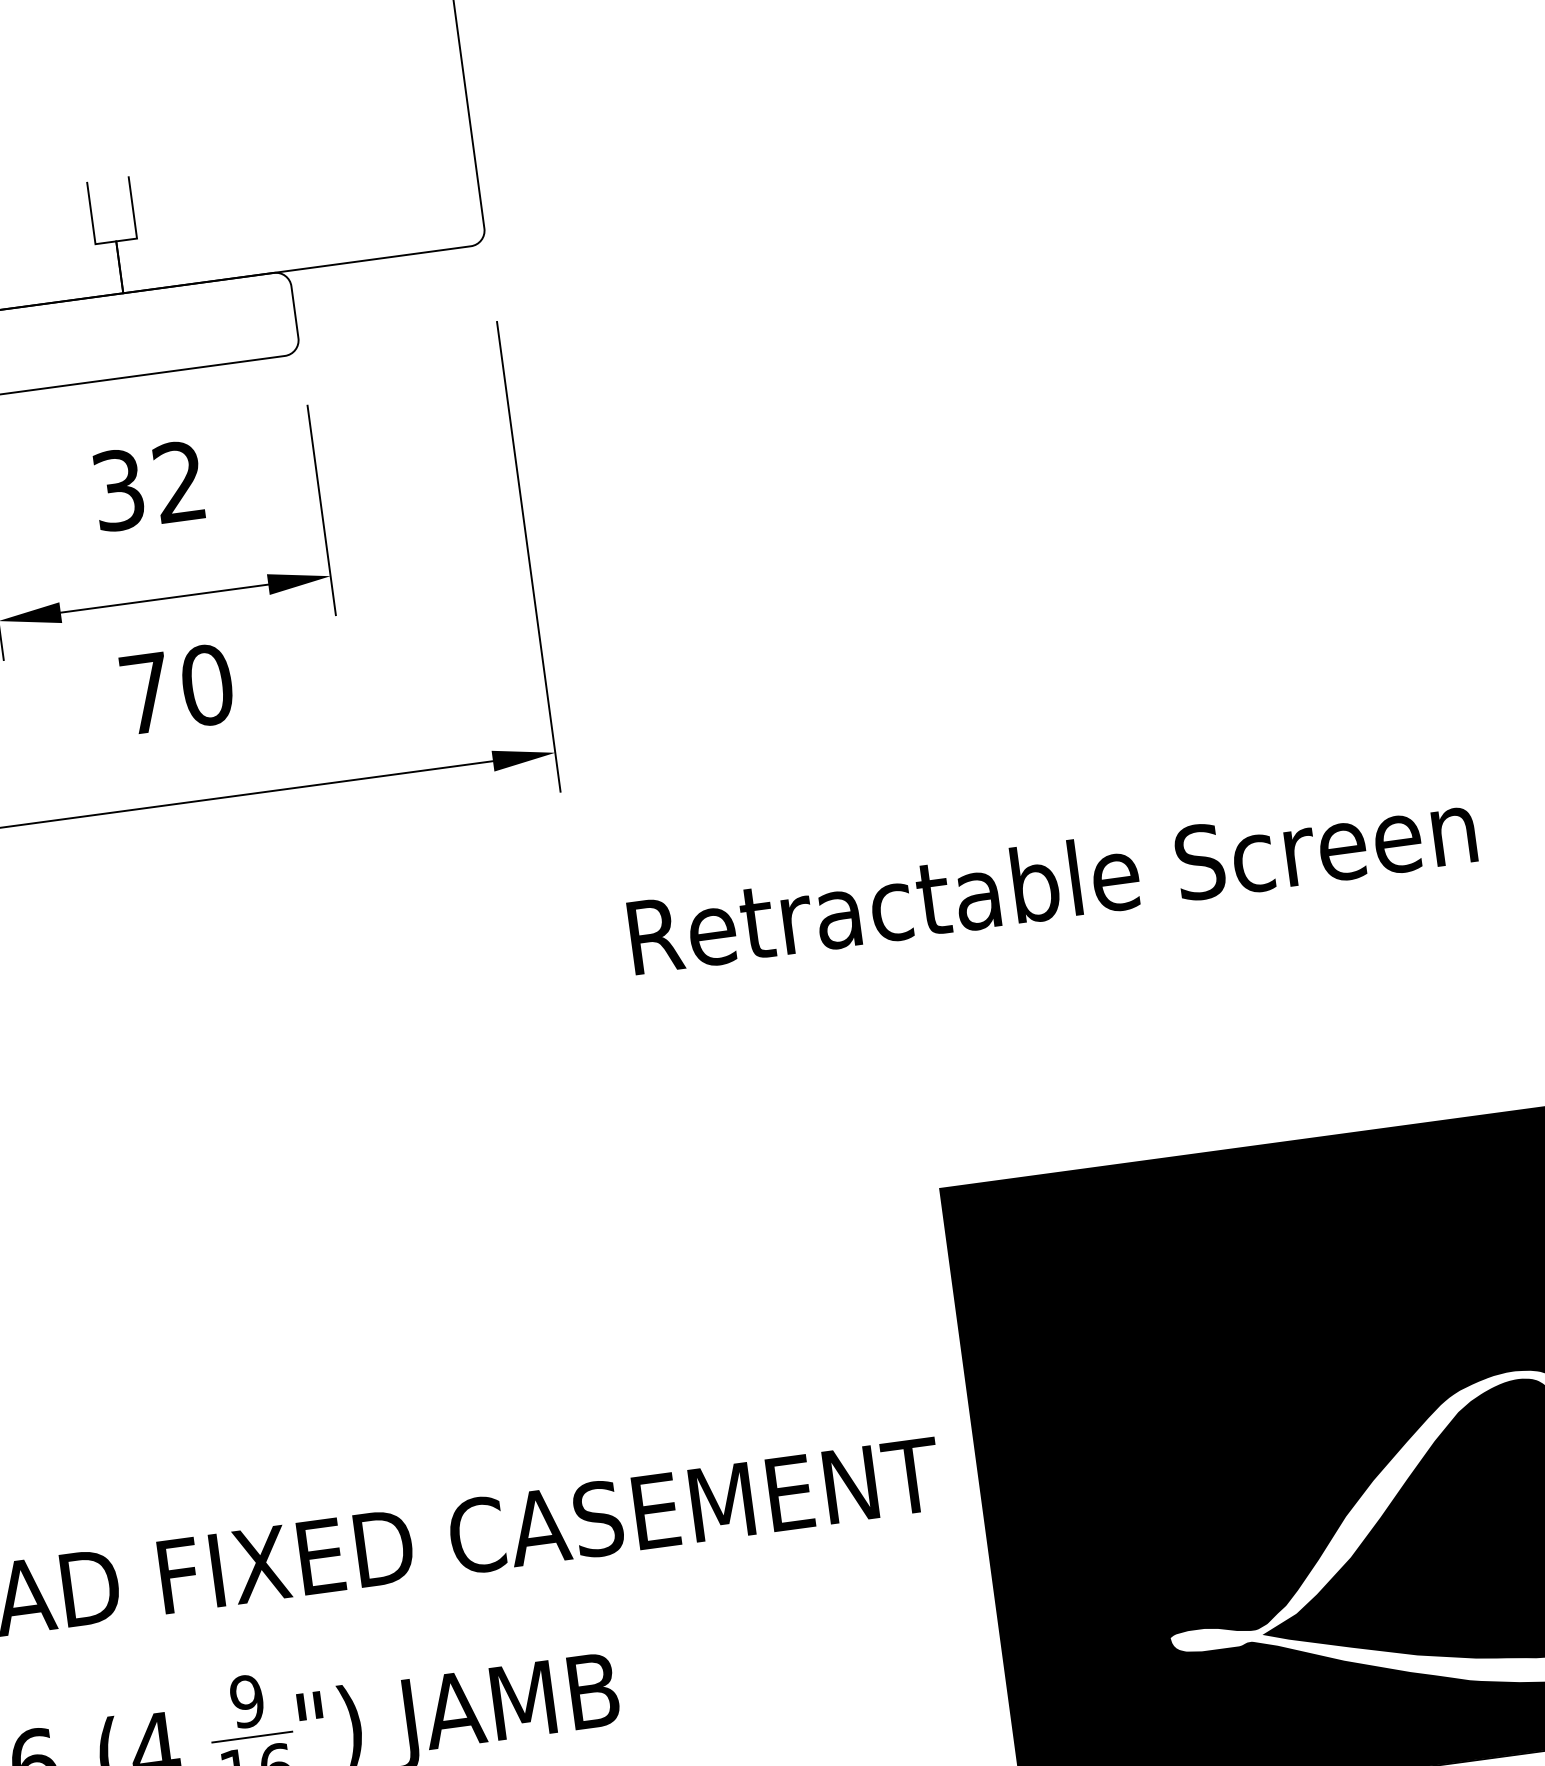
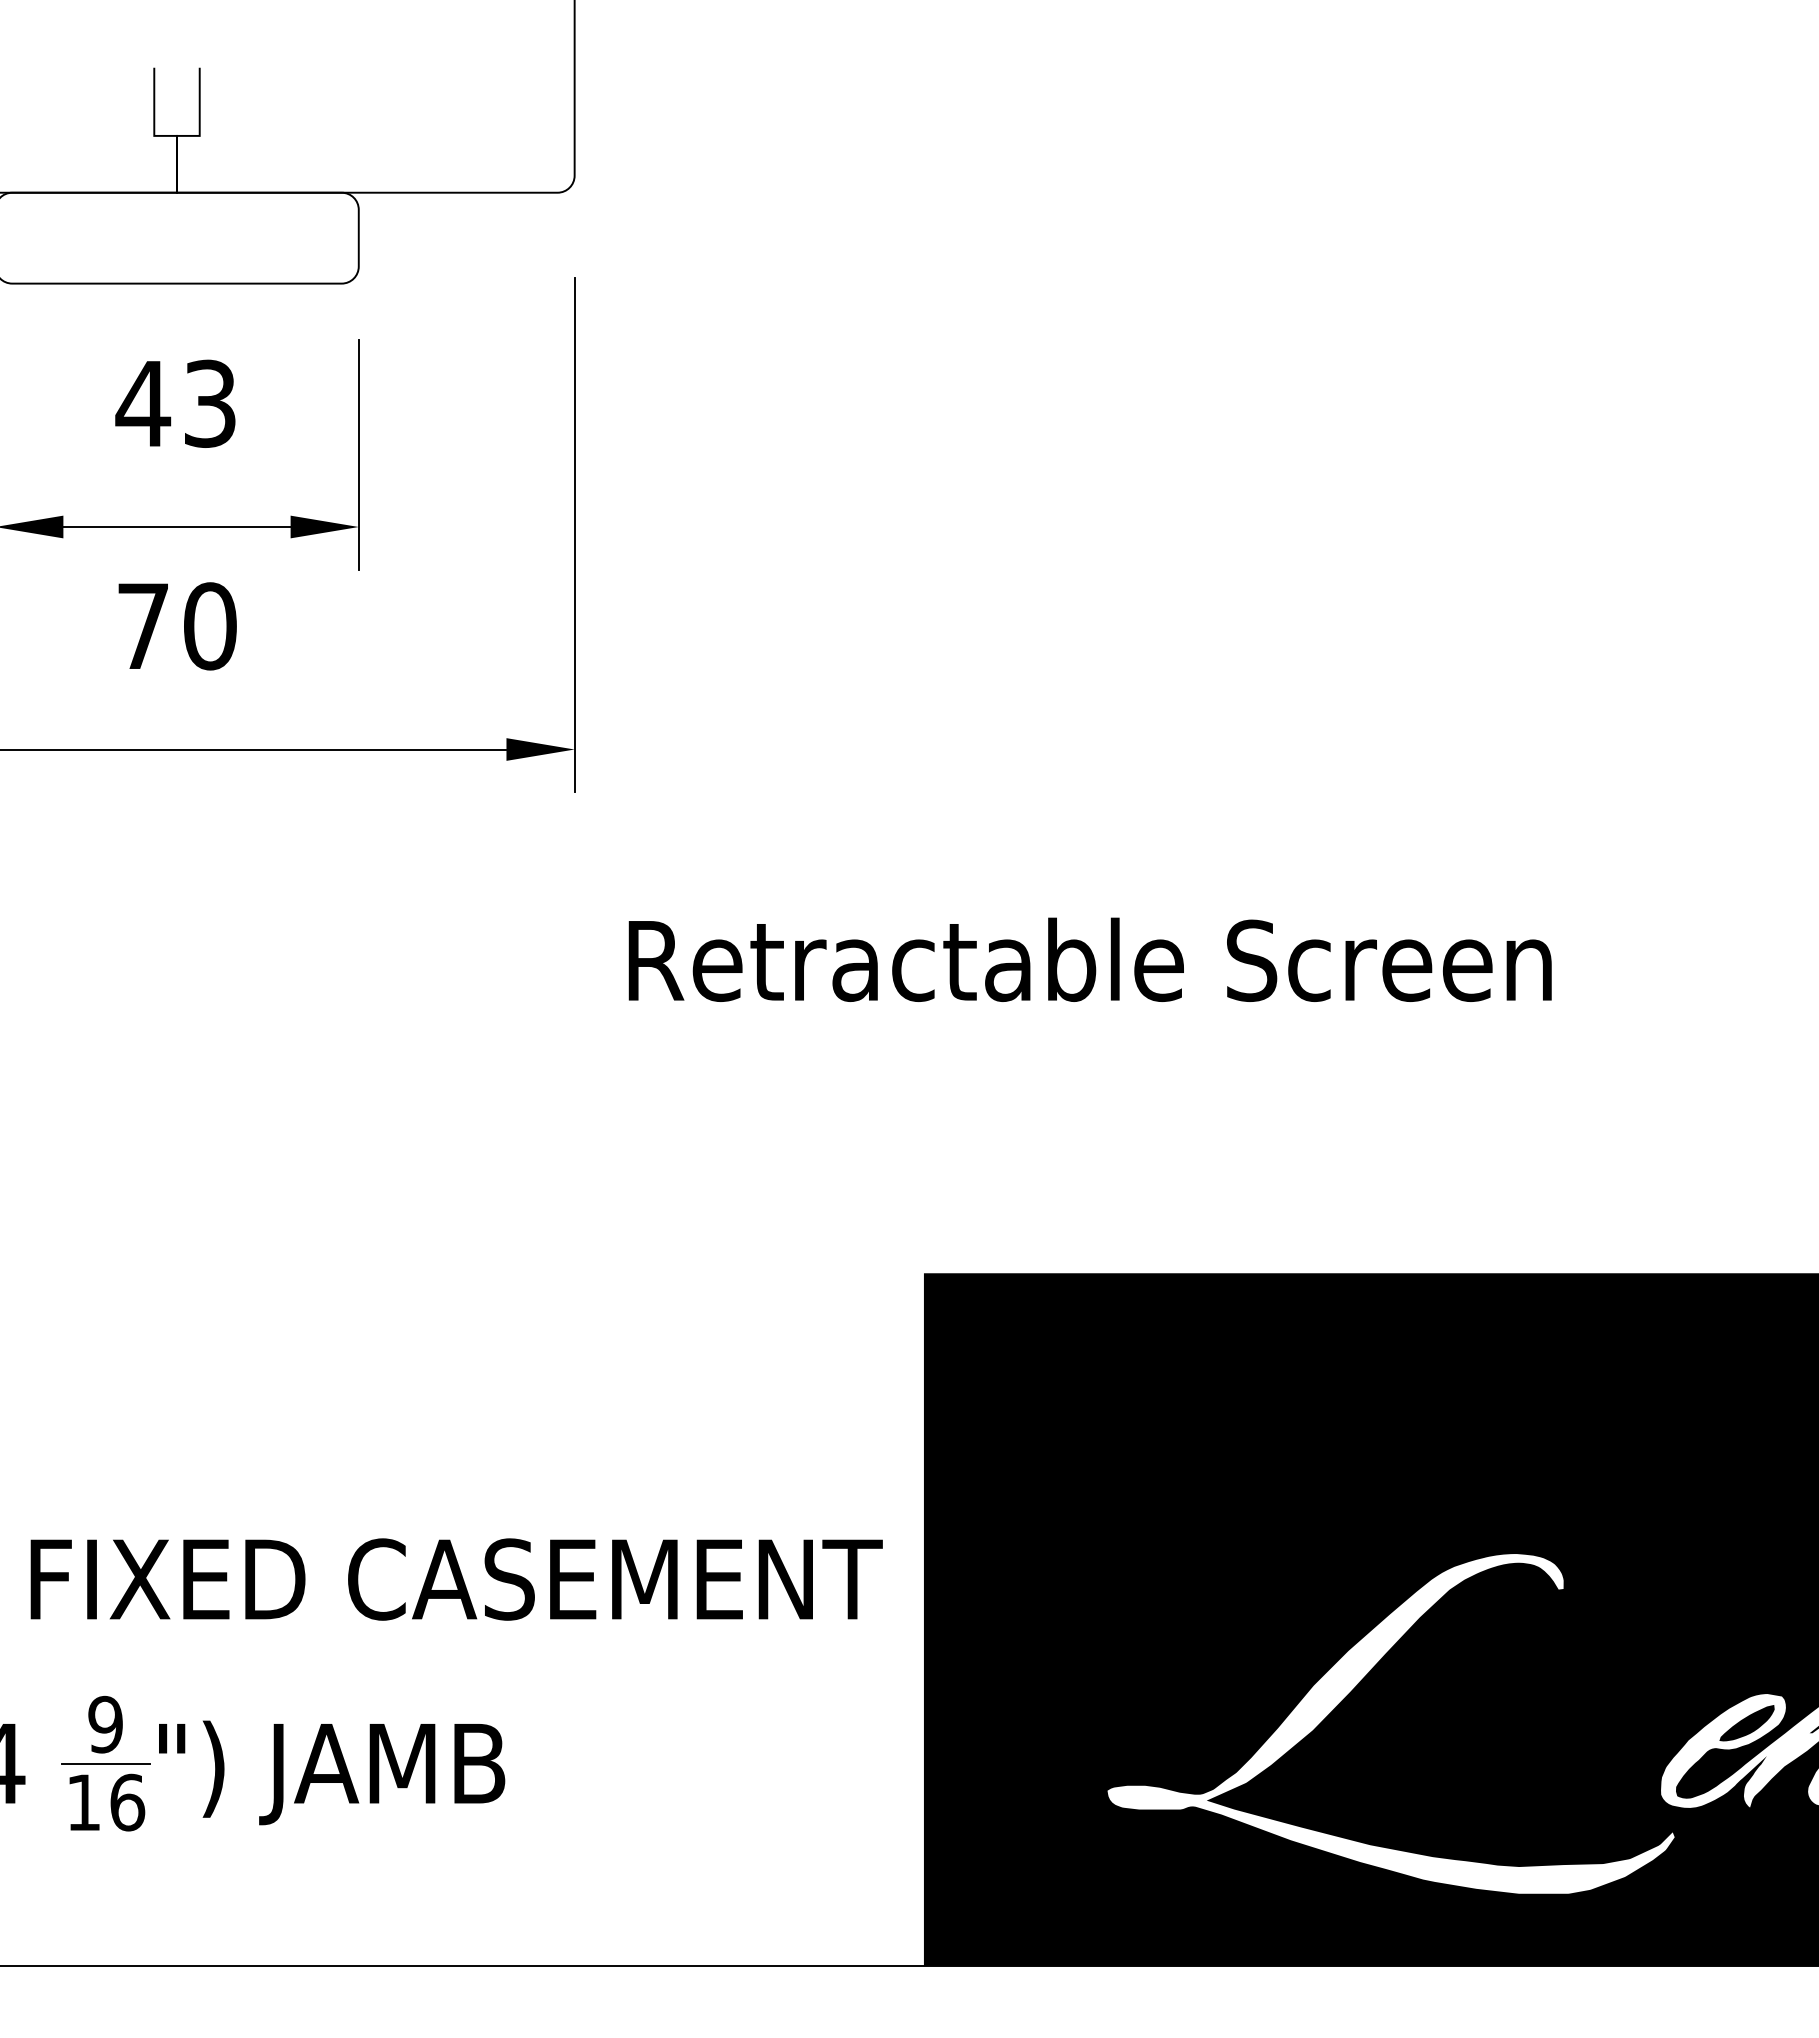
text: (147, 485) -> (175, 403), 32 -> 43

